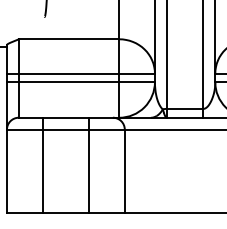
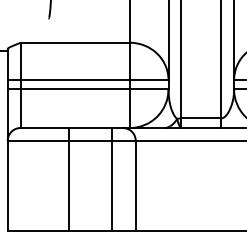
line: (43, 164) -> (69, 178), moved
line: (88, 164) -> (111, 178), moved

